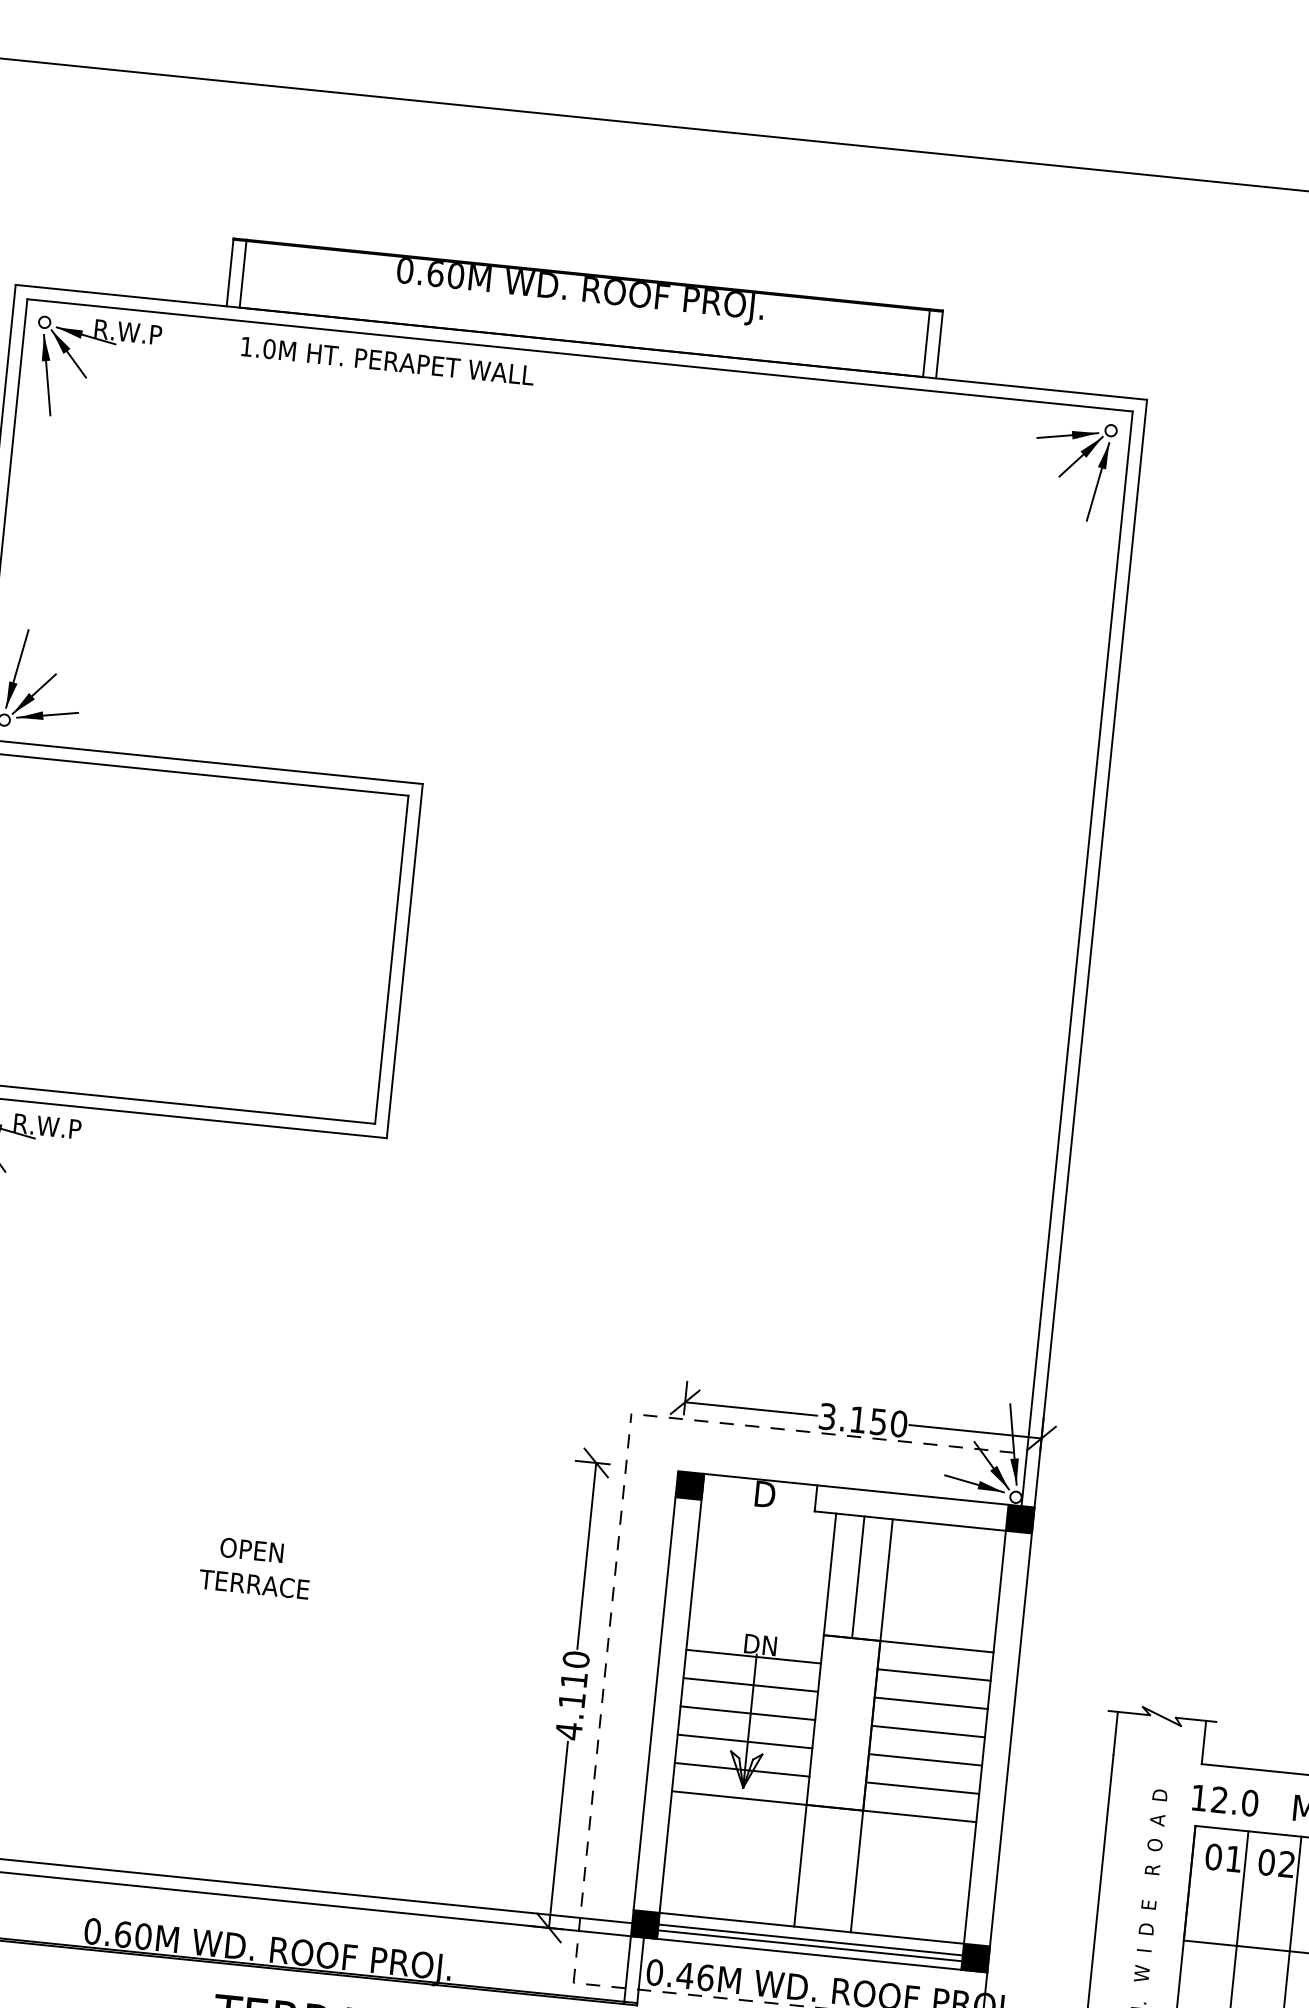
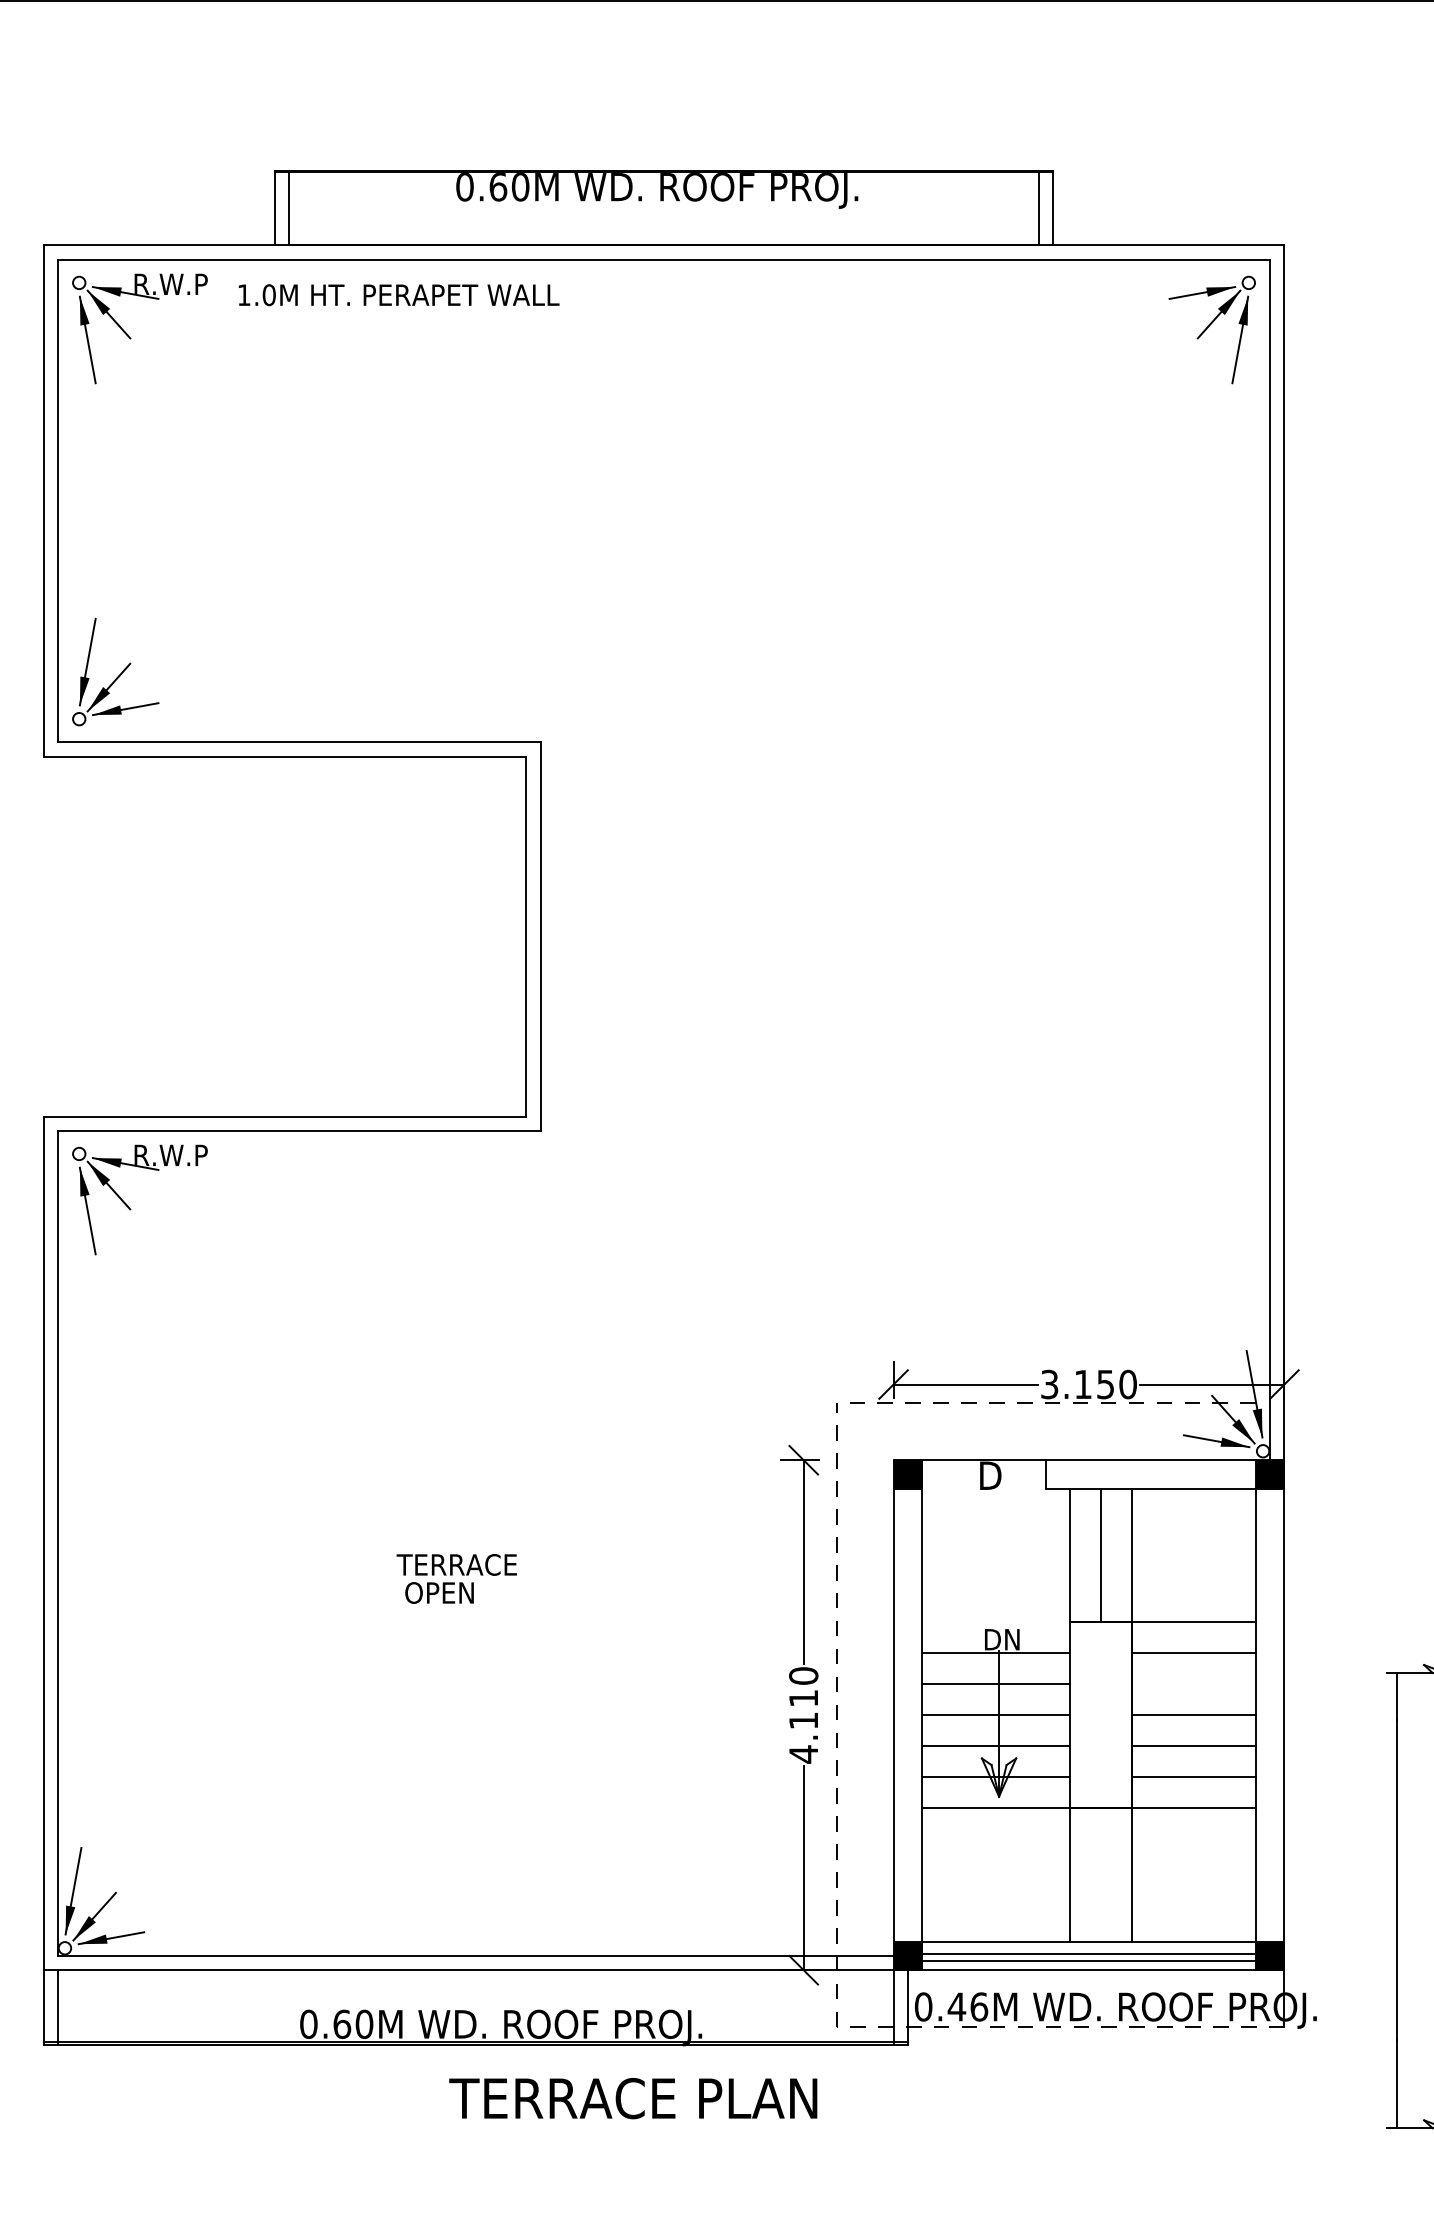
text: (387, 361) -> (398, 295), moved
text: (253, 1584) -> (456, 1564), moved
line: (930, 1703) -> (1193, 1684), removed

